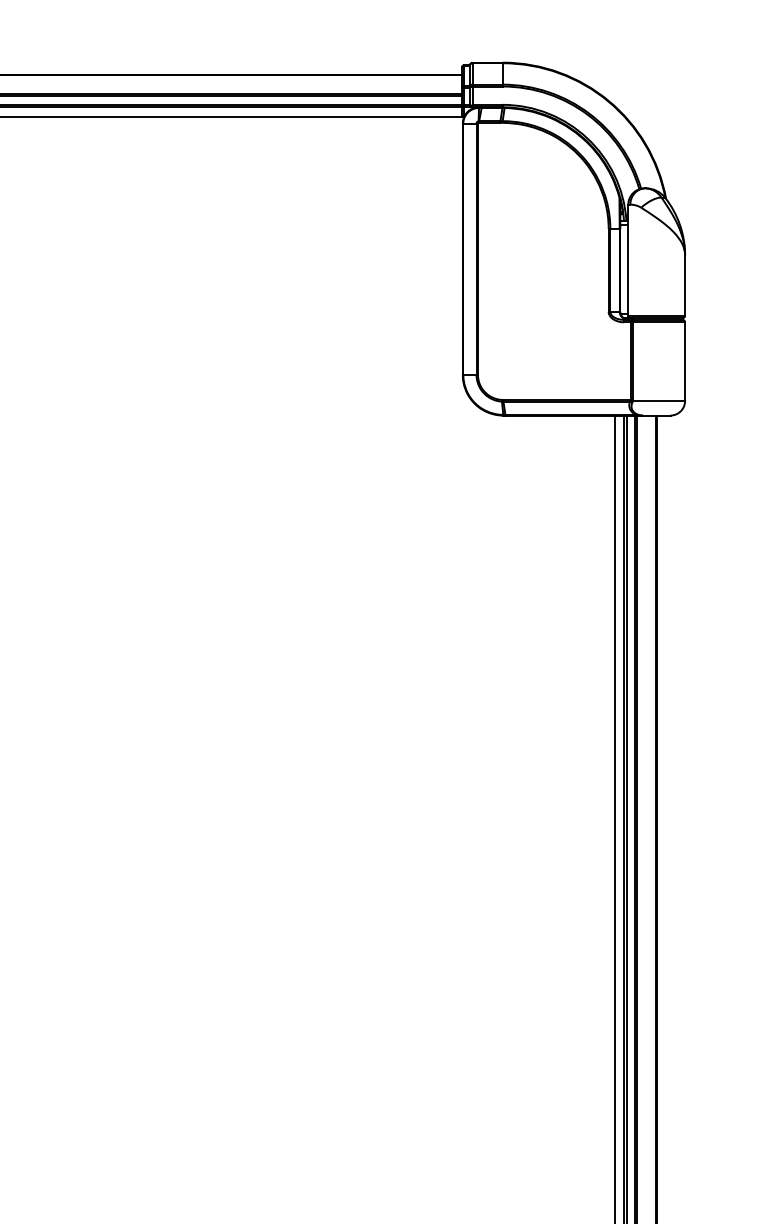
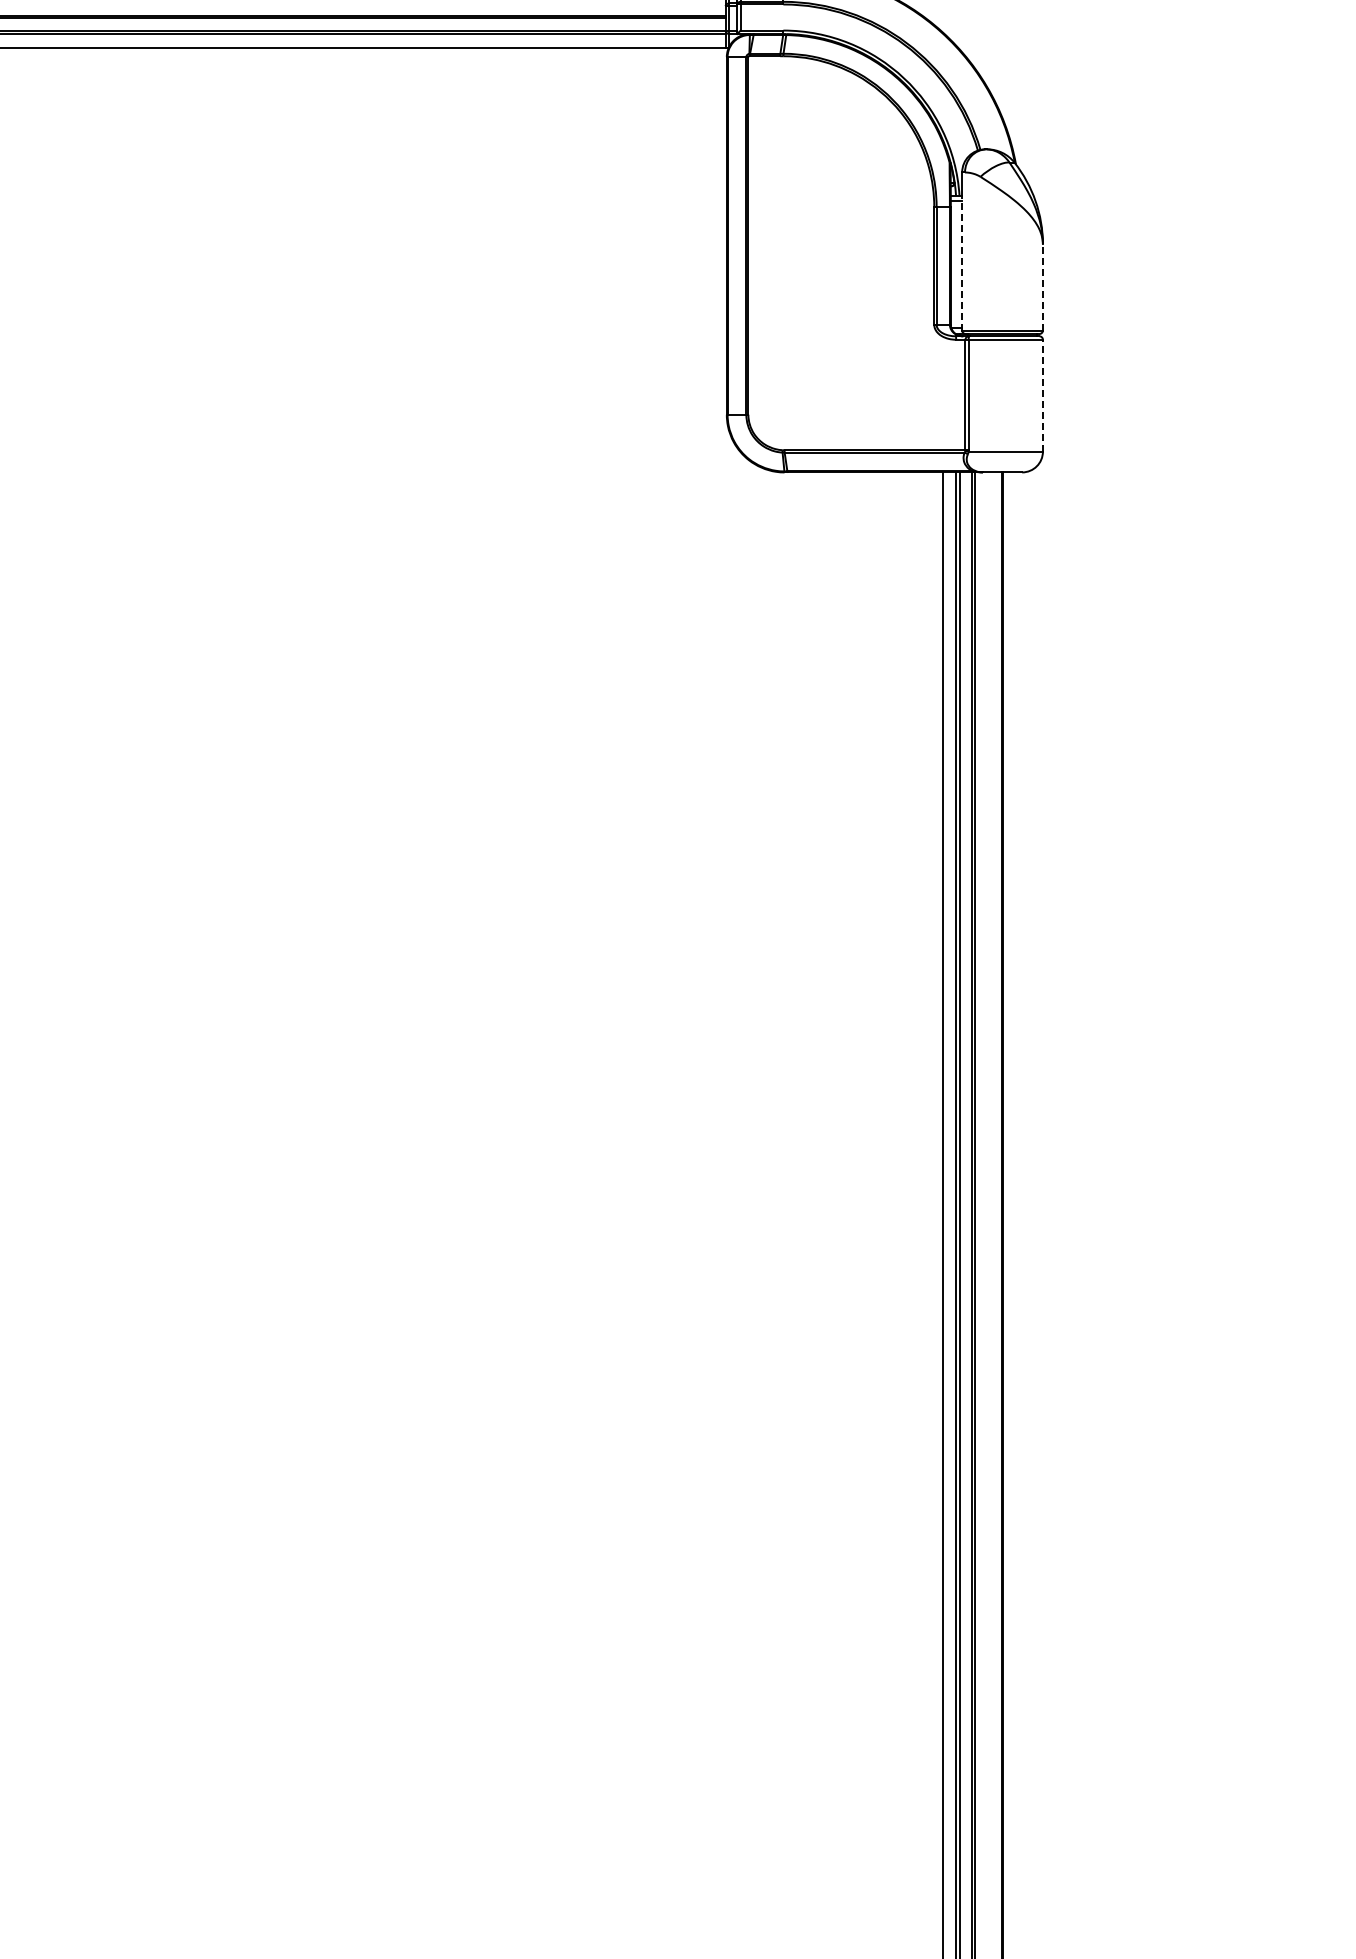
line: (628, 267) -> (962, 262), solid -> dashed
line: (684, 285) -> (1042, 287), solid -> dashed
line: (684, 361) -> (1042, 395), solid -> dashed

